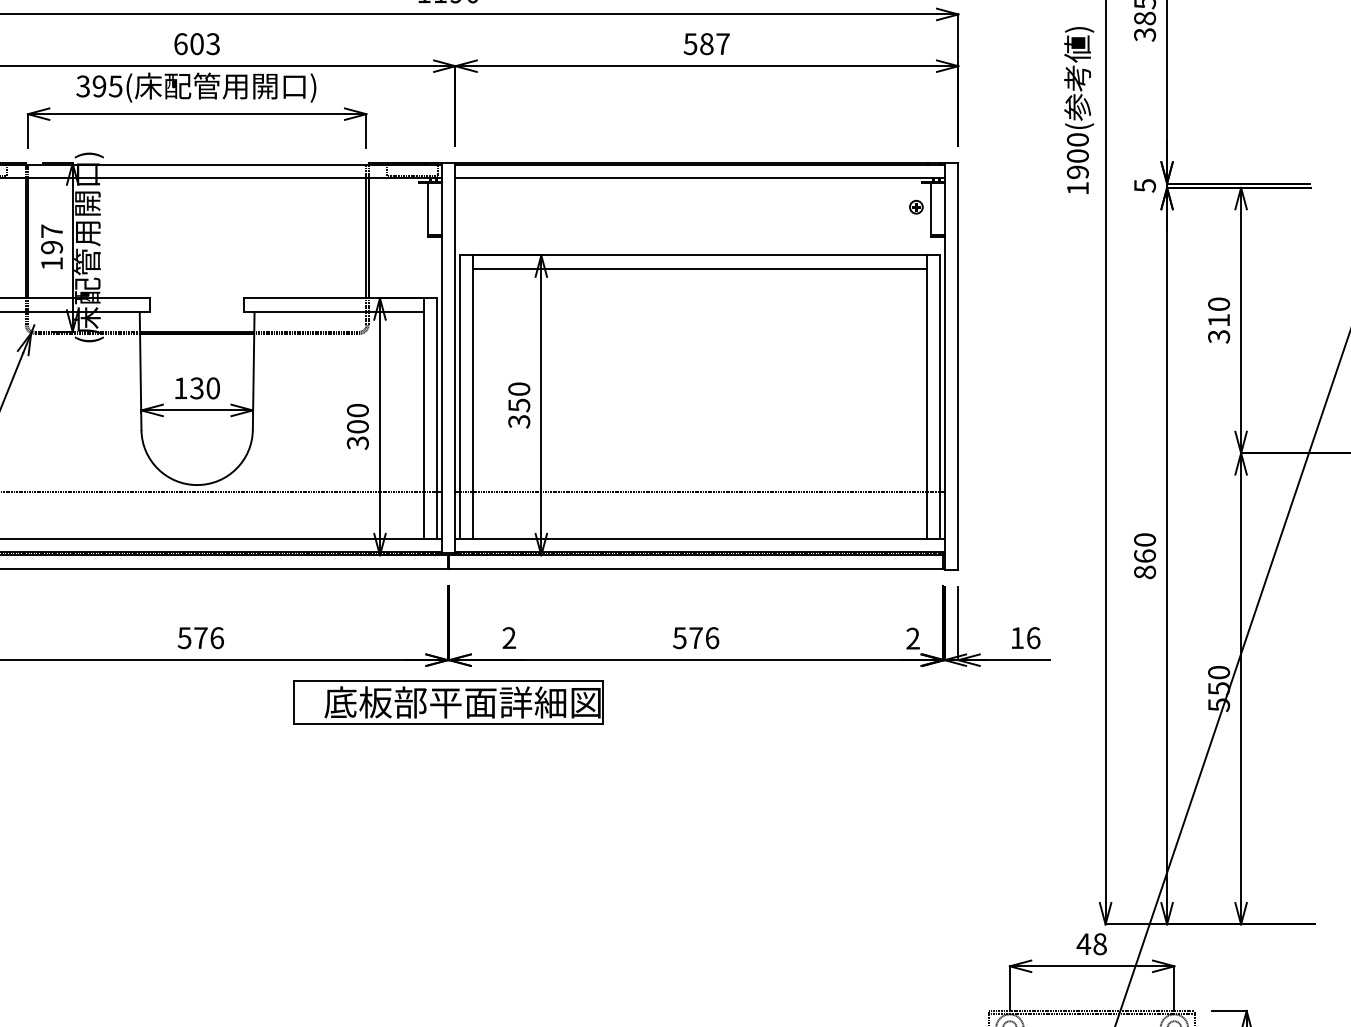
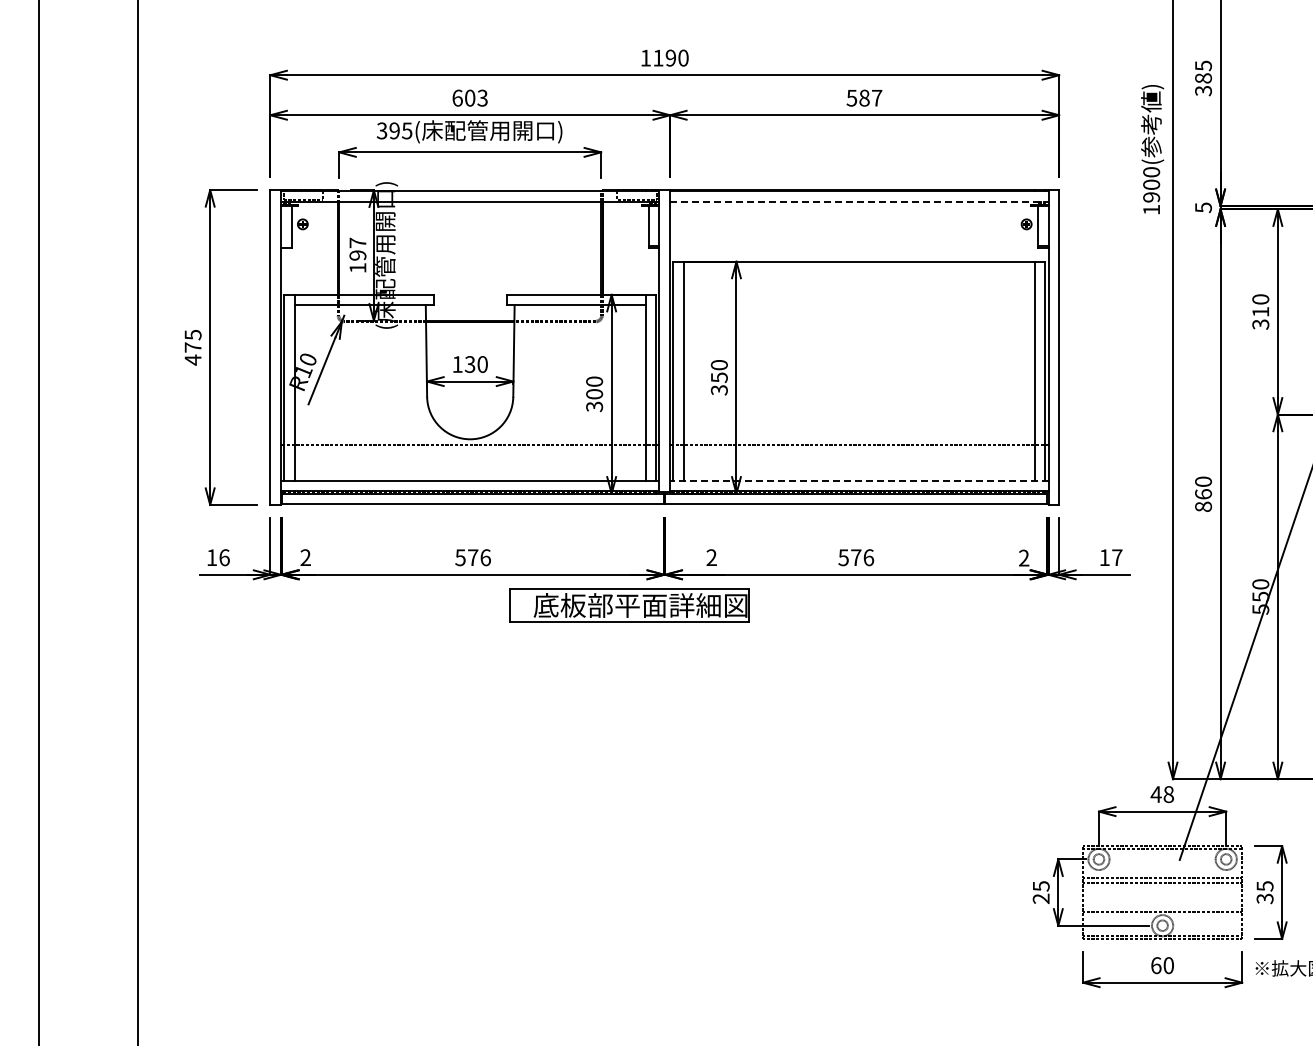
line: (700, 178) -> (859, 202), solid -> dashed
line: (699, 269) -> (858, 272), removed
line: (699, 538) -> (858, 480), solid -> dashed
text: (1033, 637) -> (1117, 557), 16 -> 17
part: (448, 702) -> (629, 605), moved

